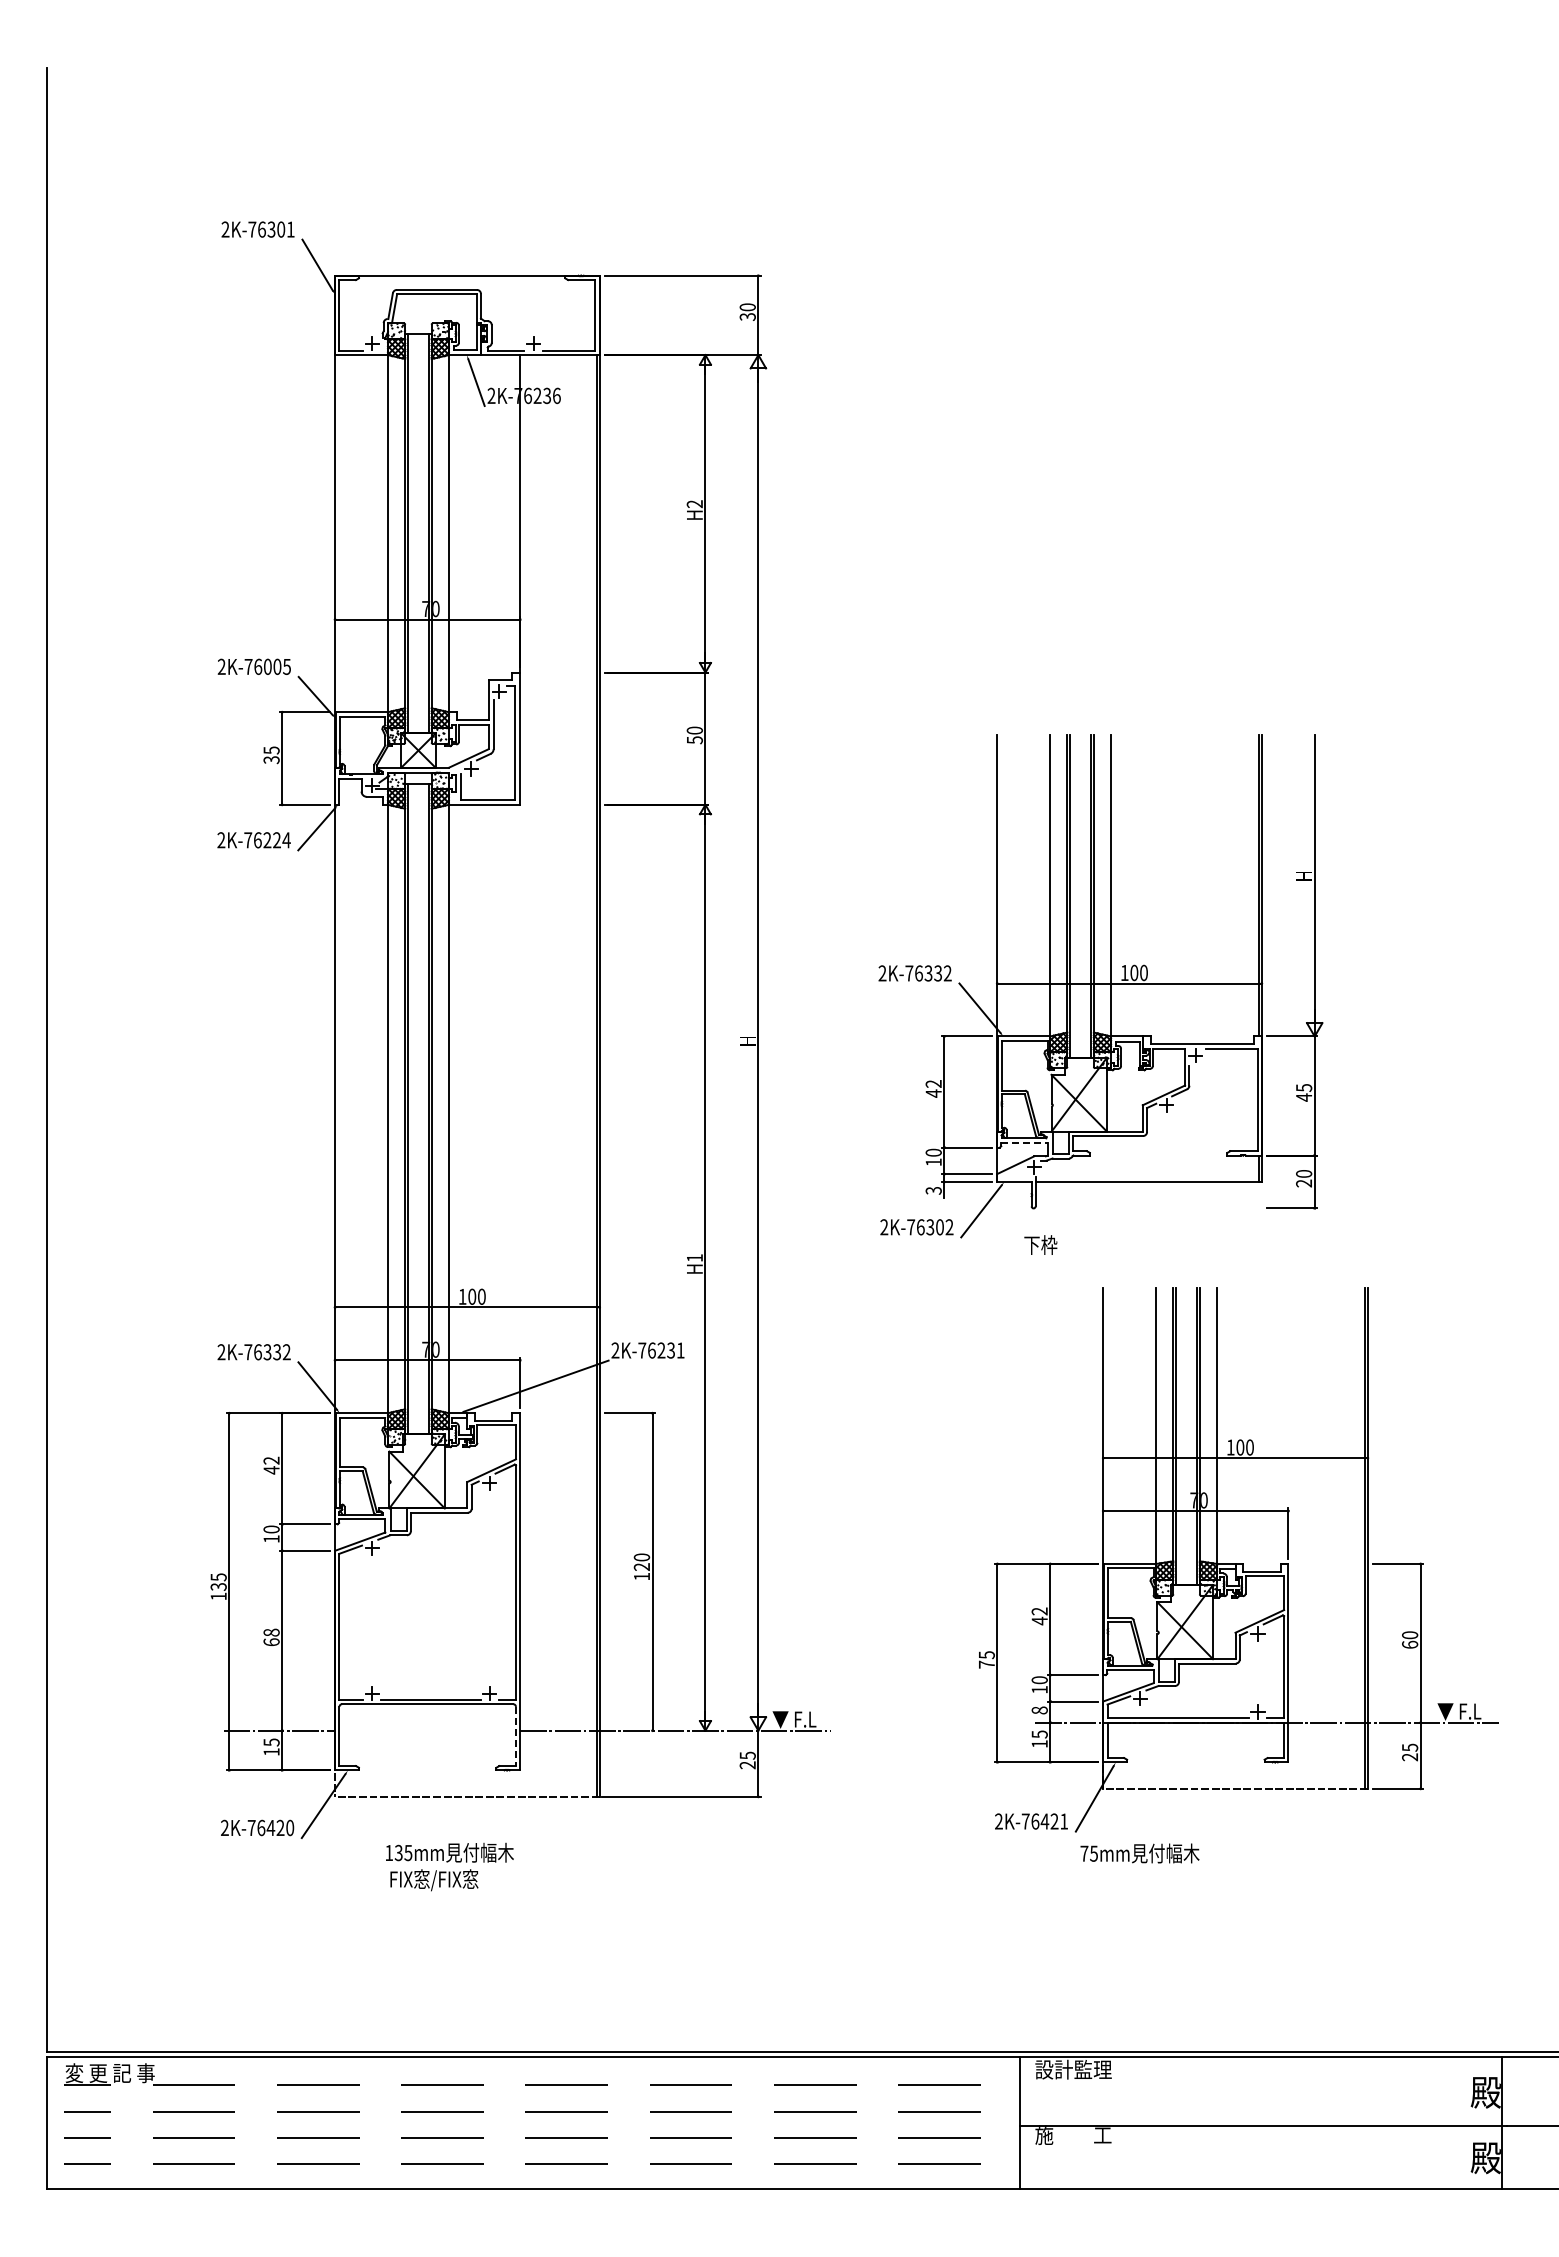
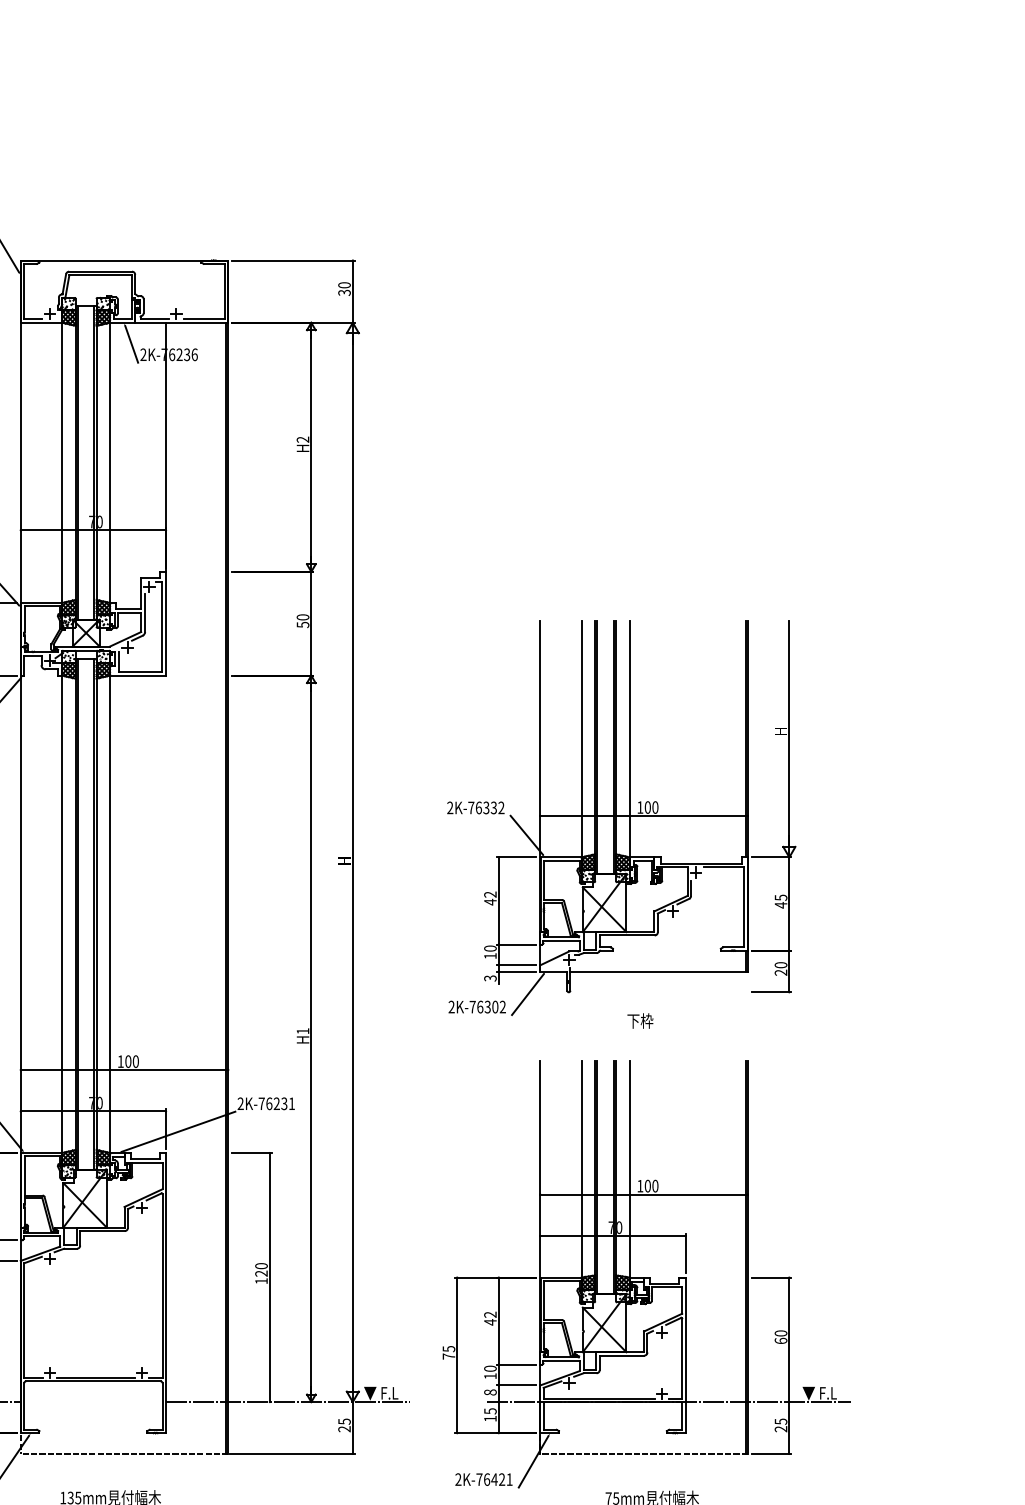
line: (1024, 1142) -> (561, 940), dashed -> solid
text: (1040, 1244) -> (640, 1020), moved
part: (1238, 1559) -> (646, 1274), moved
line: (515, 1736) -> (162, 1406), dashed -> solid

